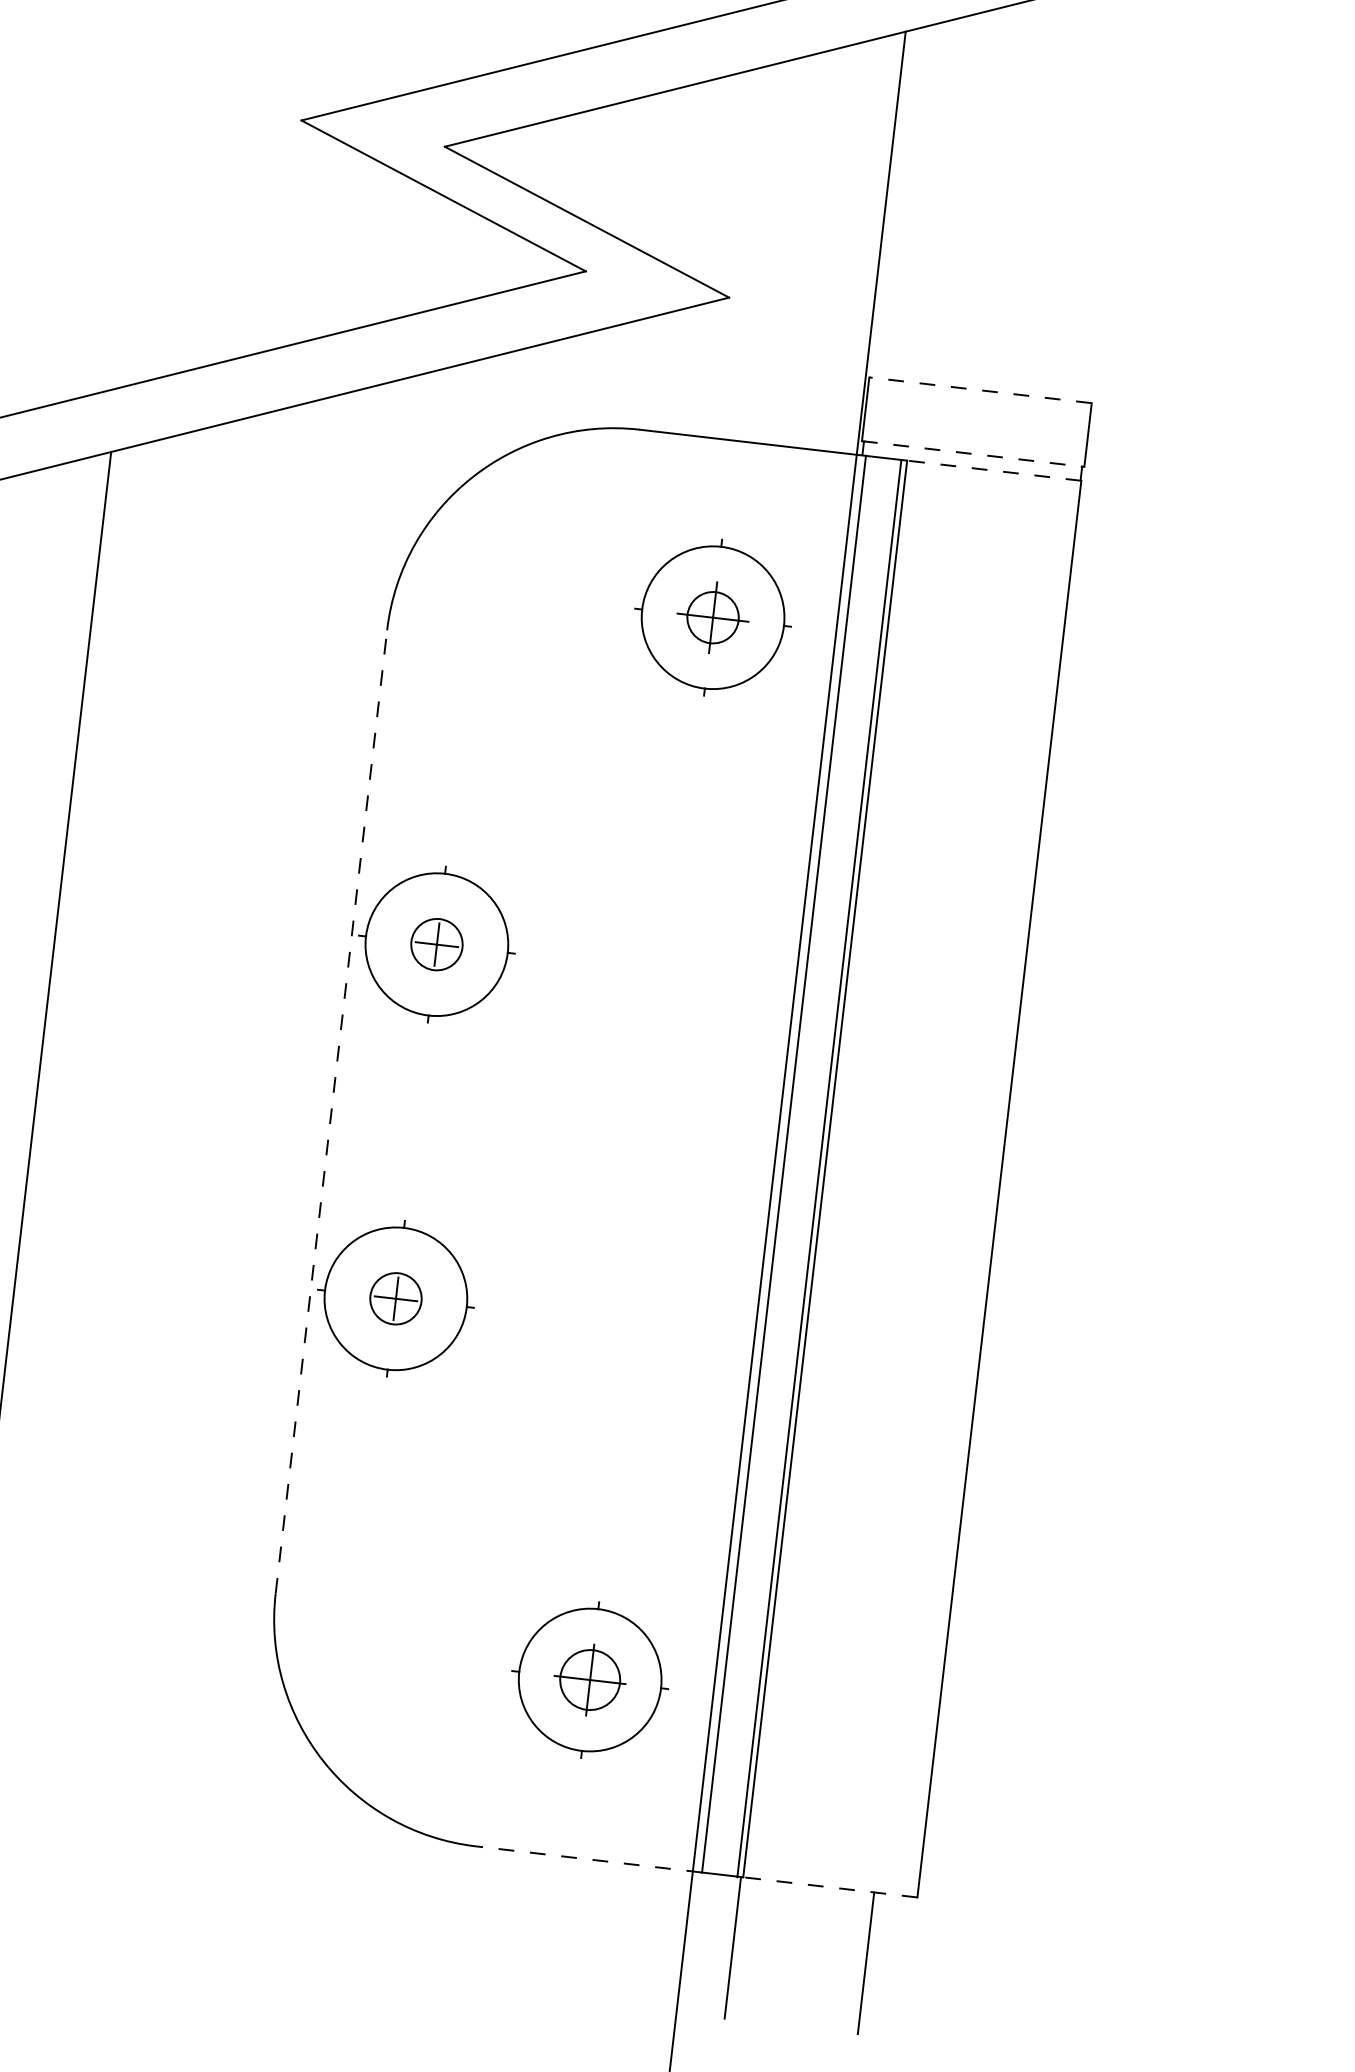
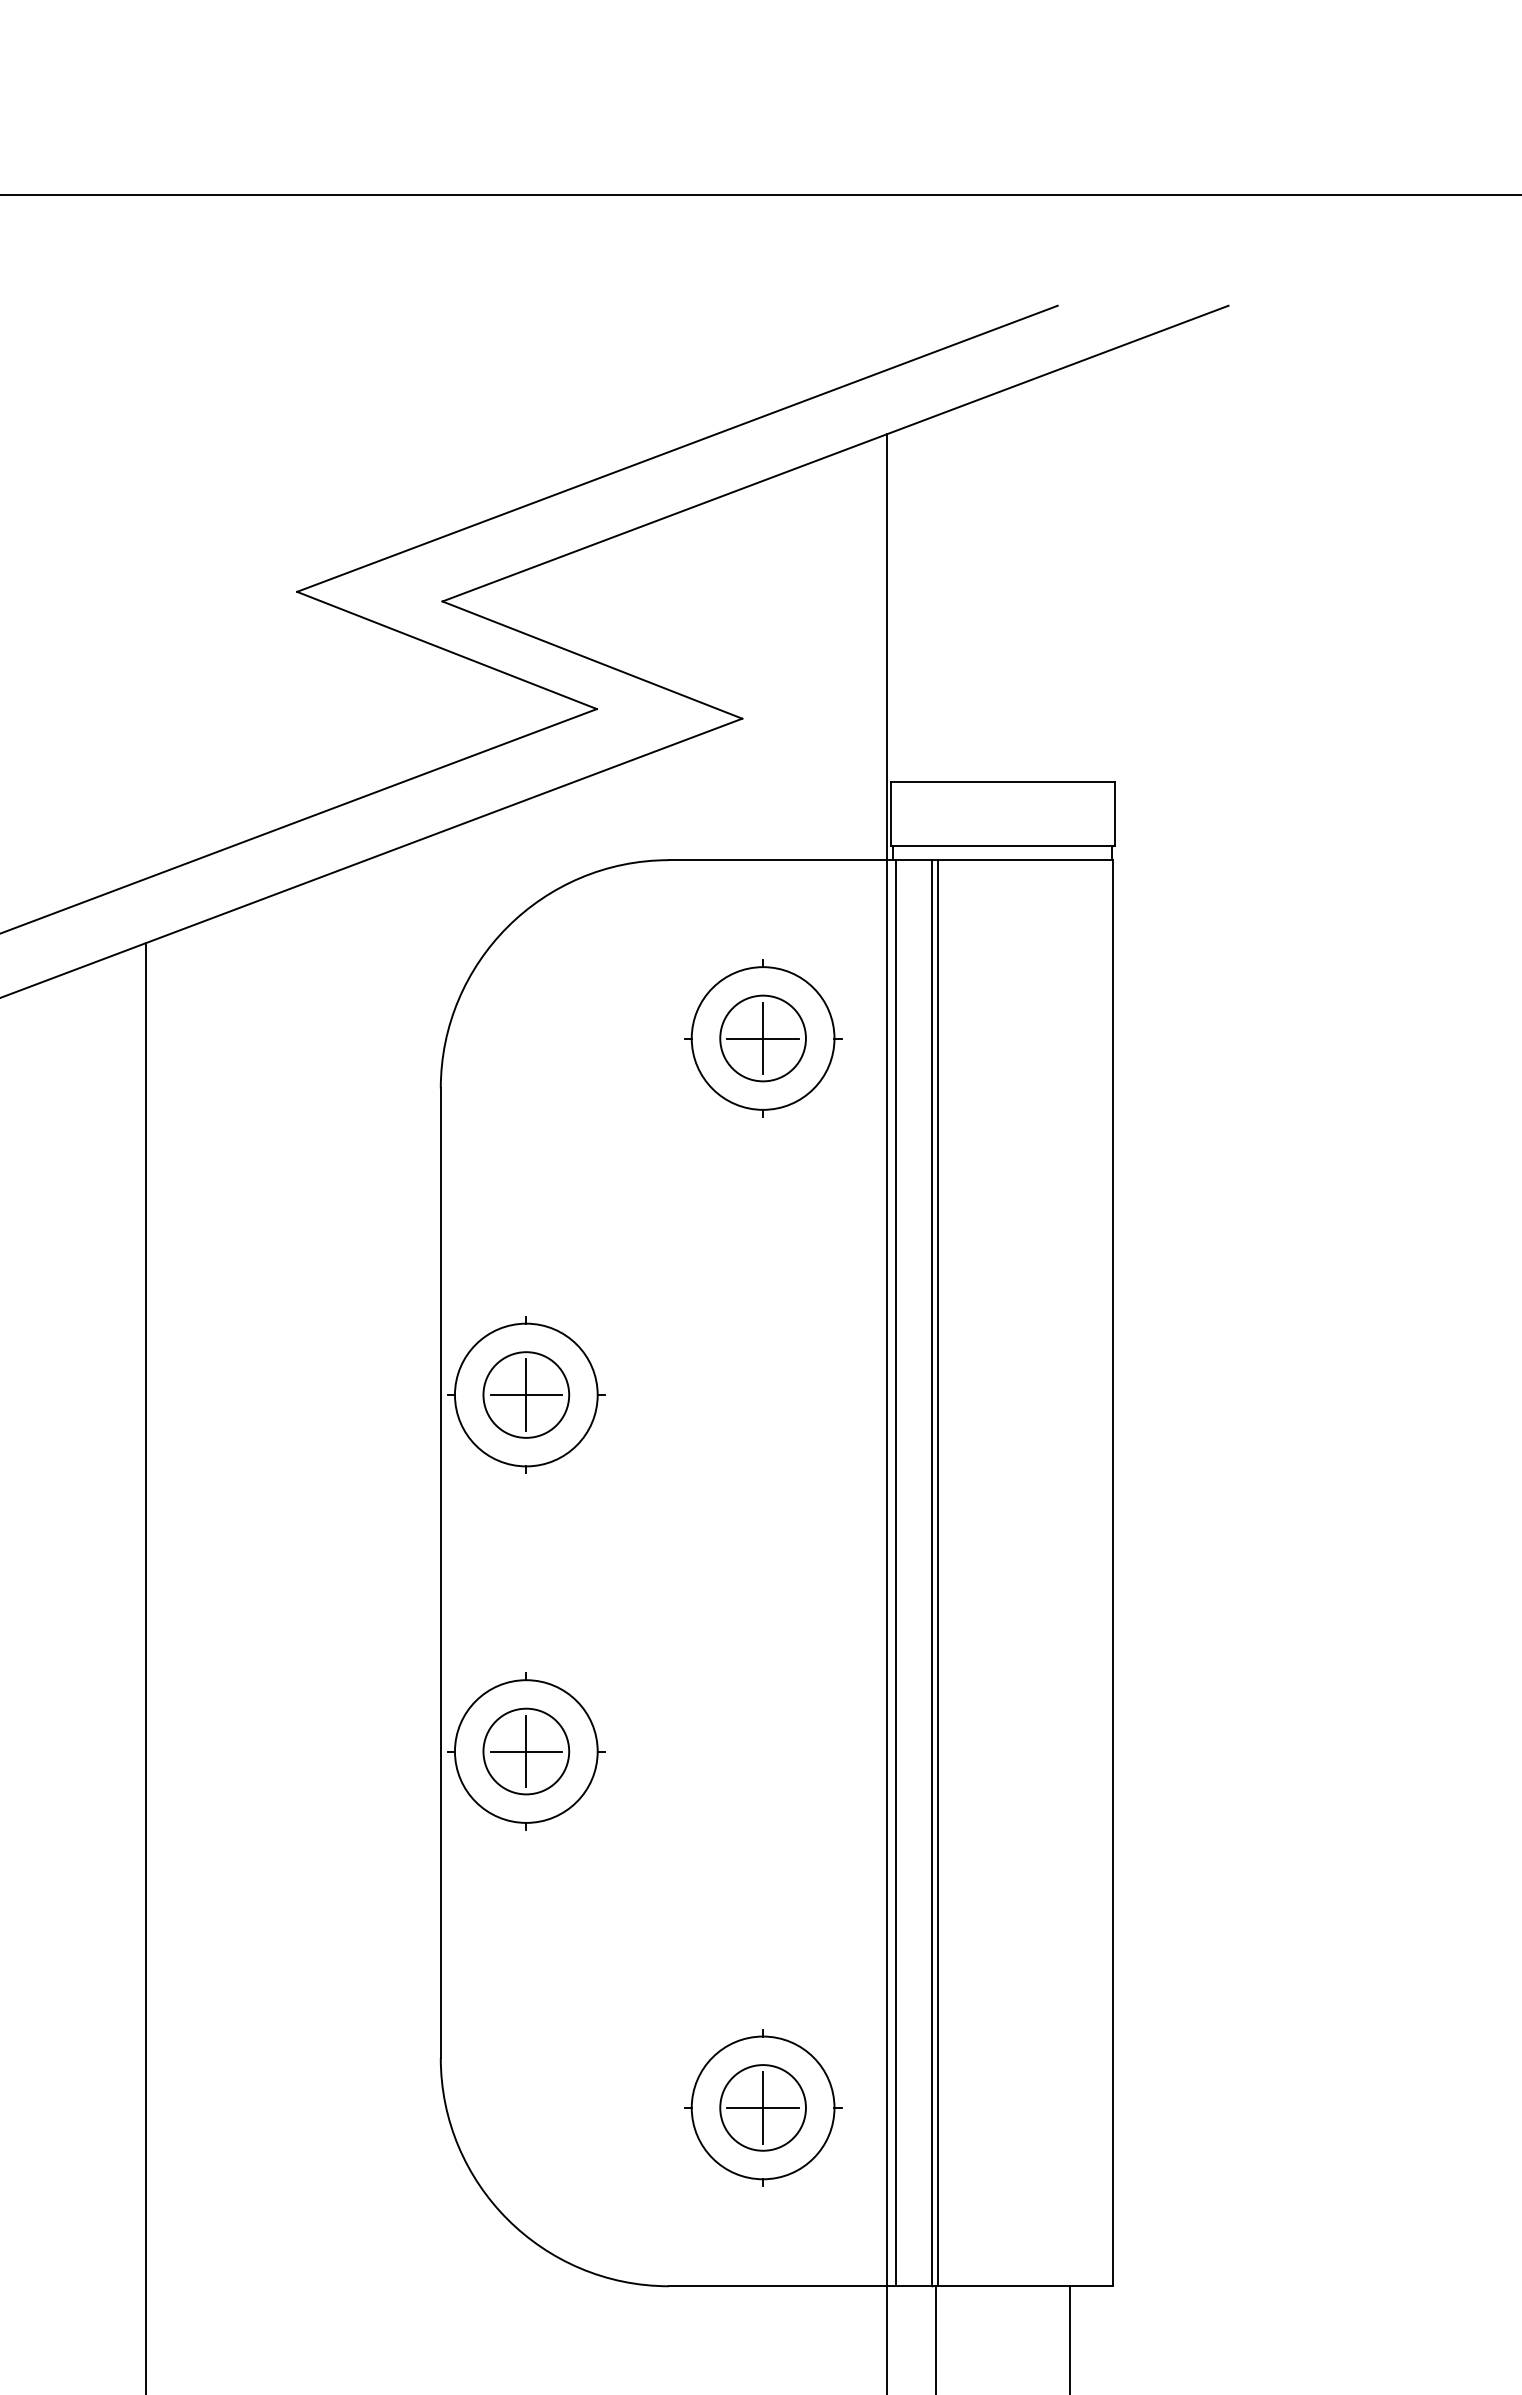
line: (980, 389) -> (1002, 781), dashed -> solid
line: (973, 453) -> (1002, 845), dashed -> solid
line: (994, 471) -> (1025, 860), dashed -> solid
circle: (712, 617) -> (762, 1038), size x1.67
part: (437, 944) -> (526, 1394), size x1.67
line: (331, 1112) -> (440, 1573), dashed -> solid
part: (396, 1298) -> (526, 1751), size x1.67
circle: (589, 1679) -> (762, 2107), size x1.43
line: (588, 1859) -> (782, 2286), dashed -> solid
line: (830, 1887) -> (1025, 2286), dashed -> solid

